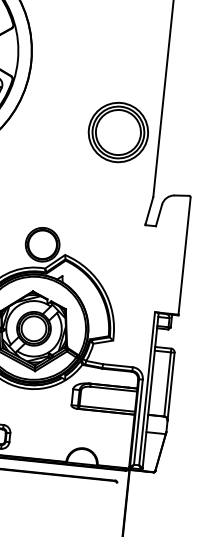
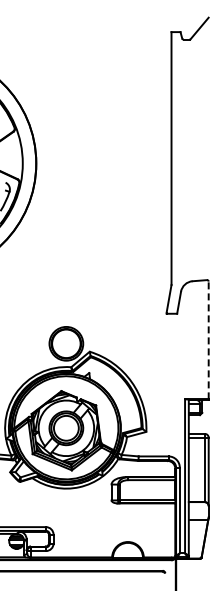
part: (117, 131) -> (129, 223), removed
line: (184, 256) -> (208, 340), solid -> dashed

